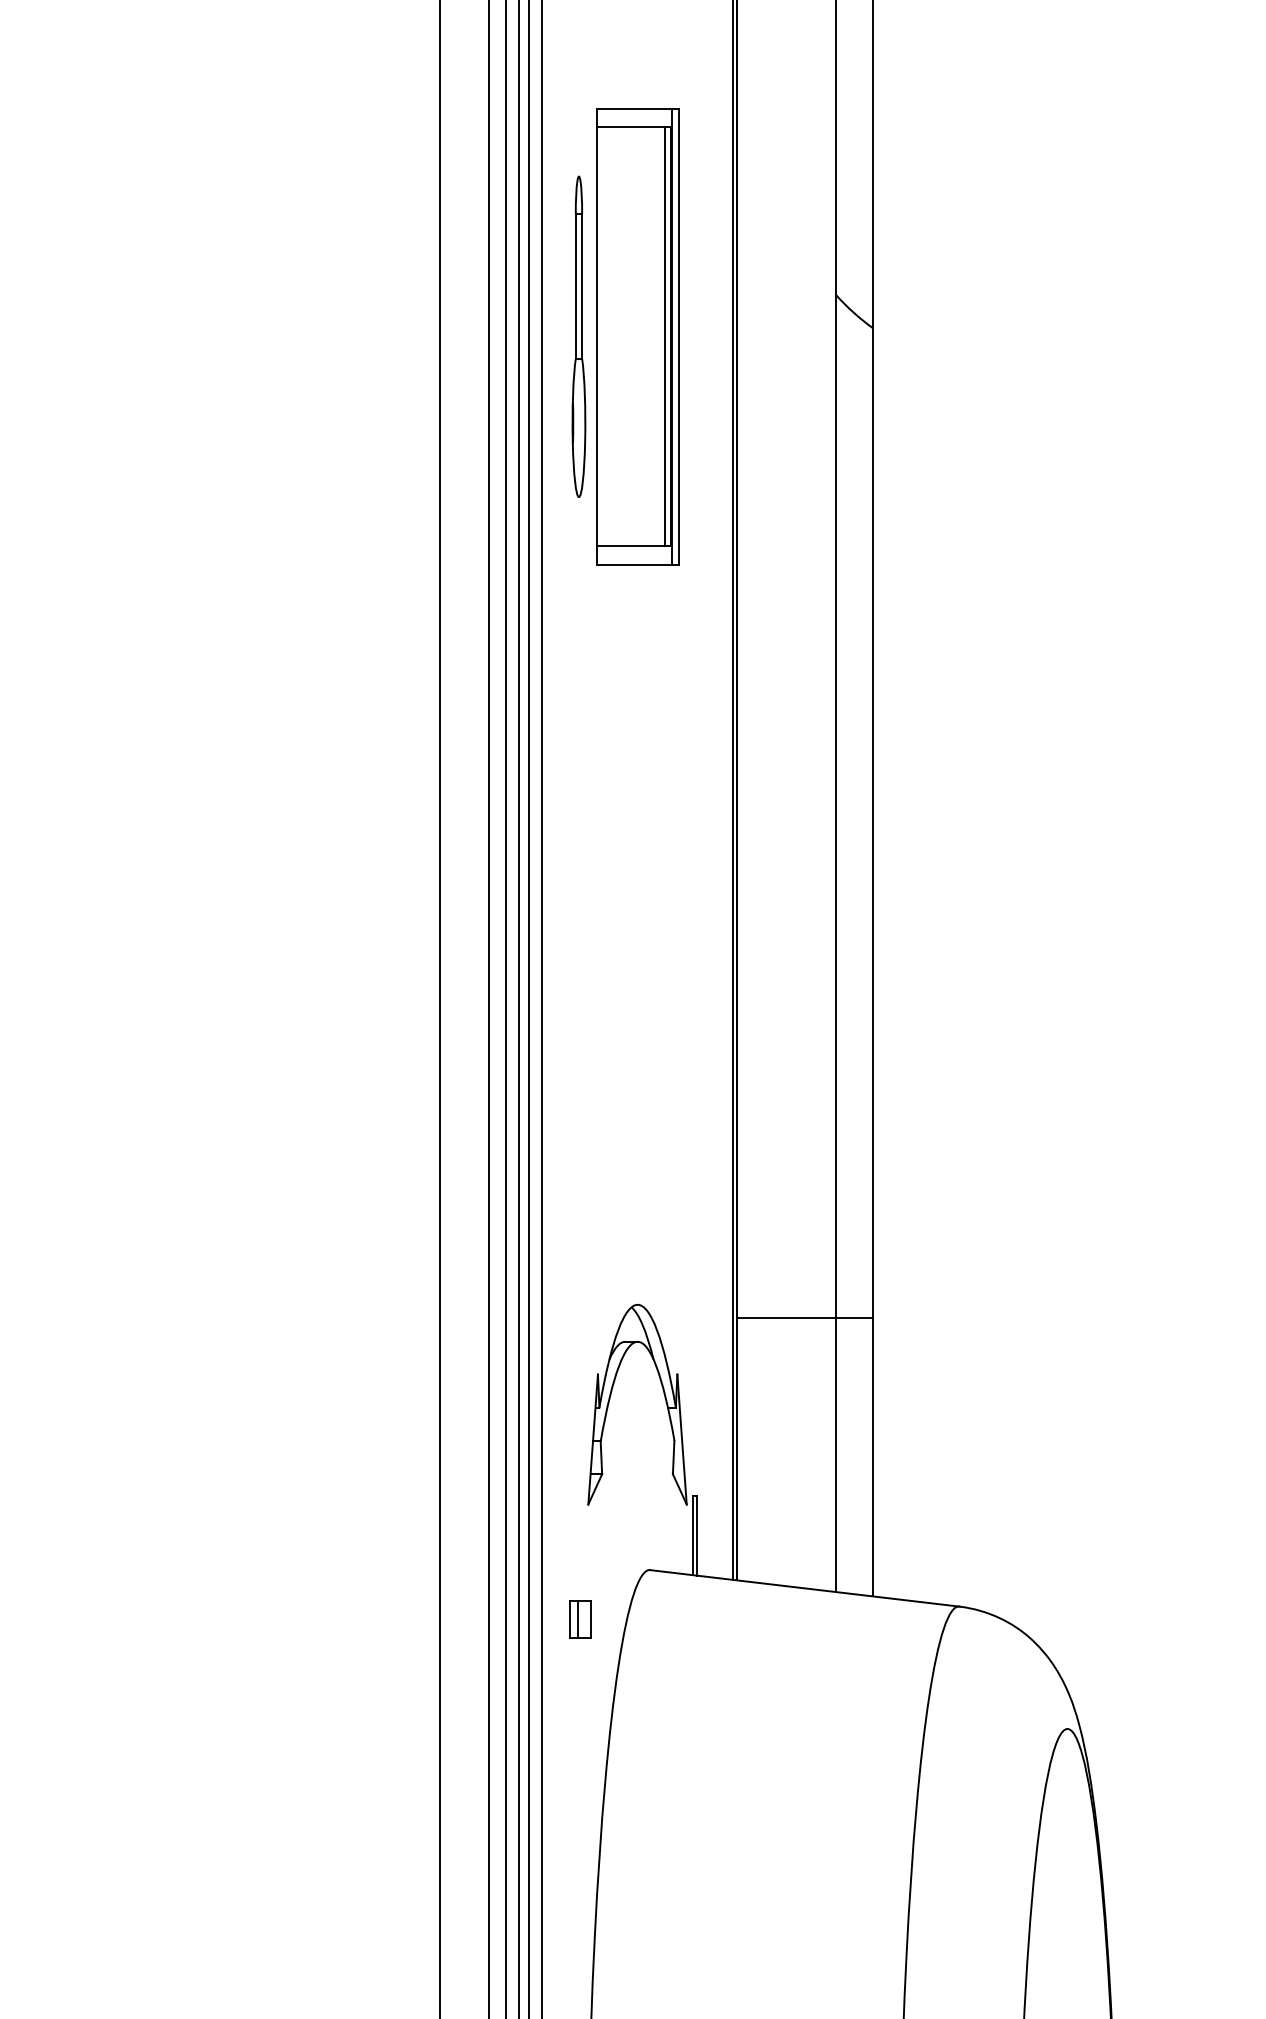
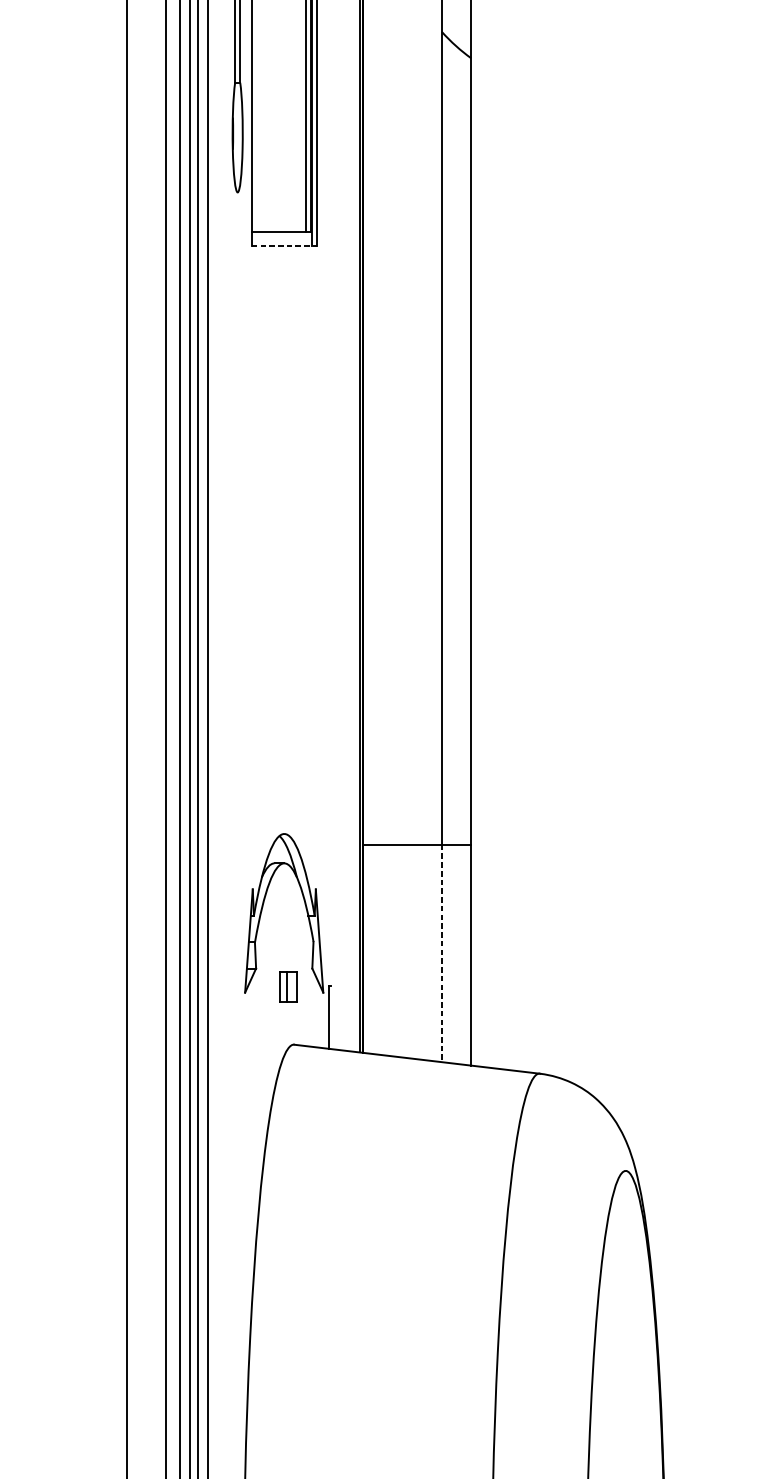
line: (637, 564) -> (284, 245), solid -> dashed
line: (835, 1455) -> (441, 953), solid -> dashed
line: (696, 1535) -> (331, 1017), removed
part: (580, 1619) -> (288, 987), moved

